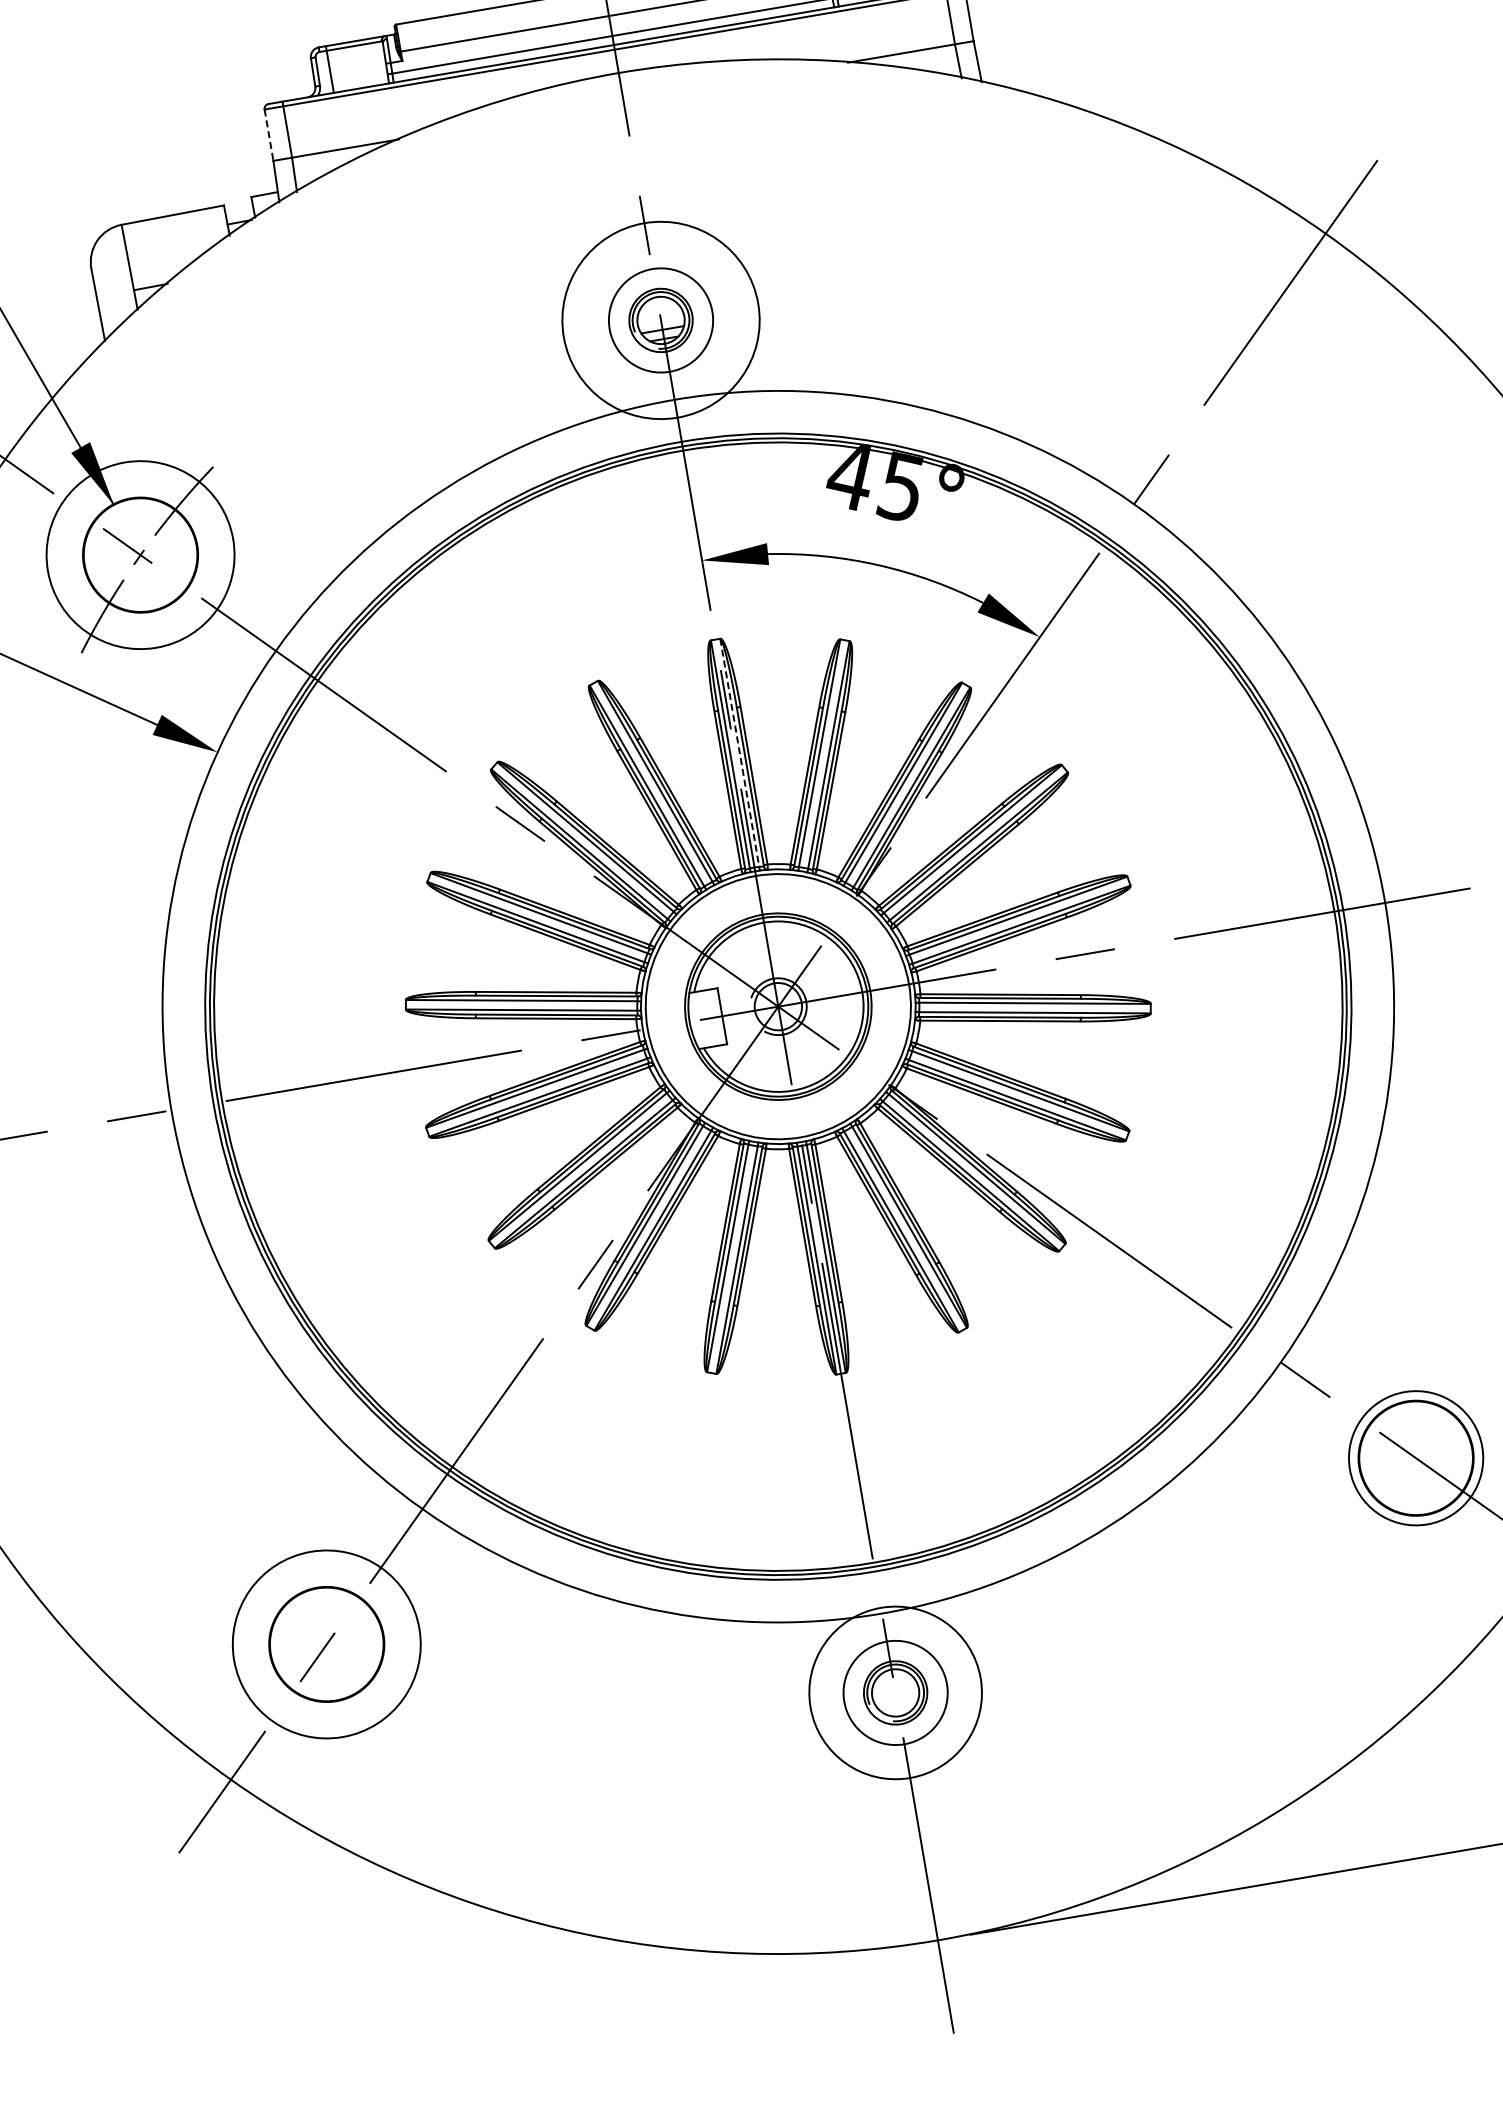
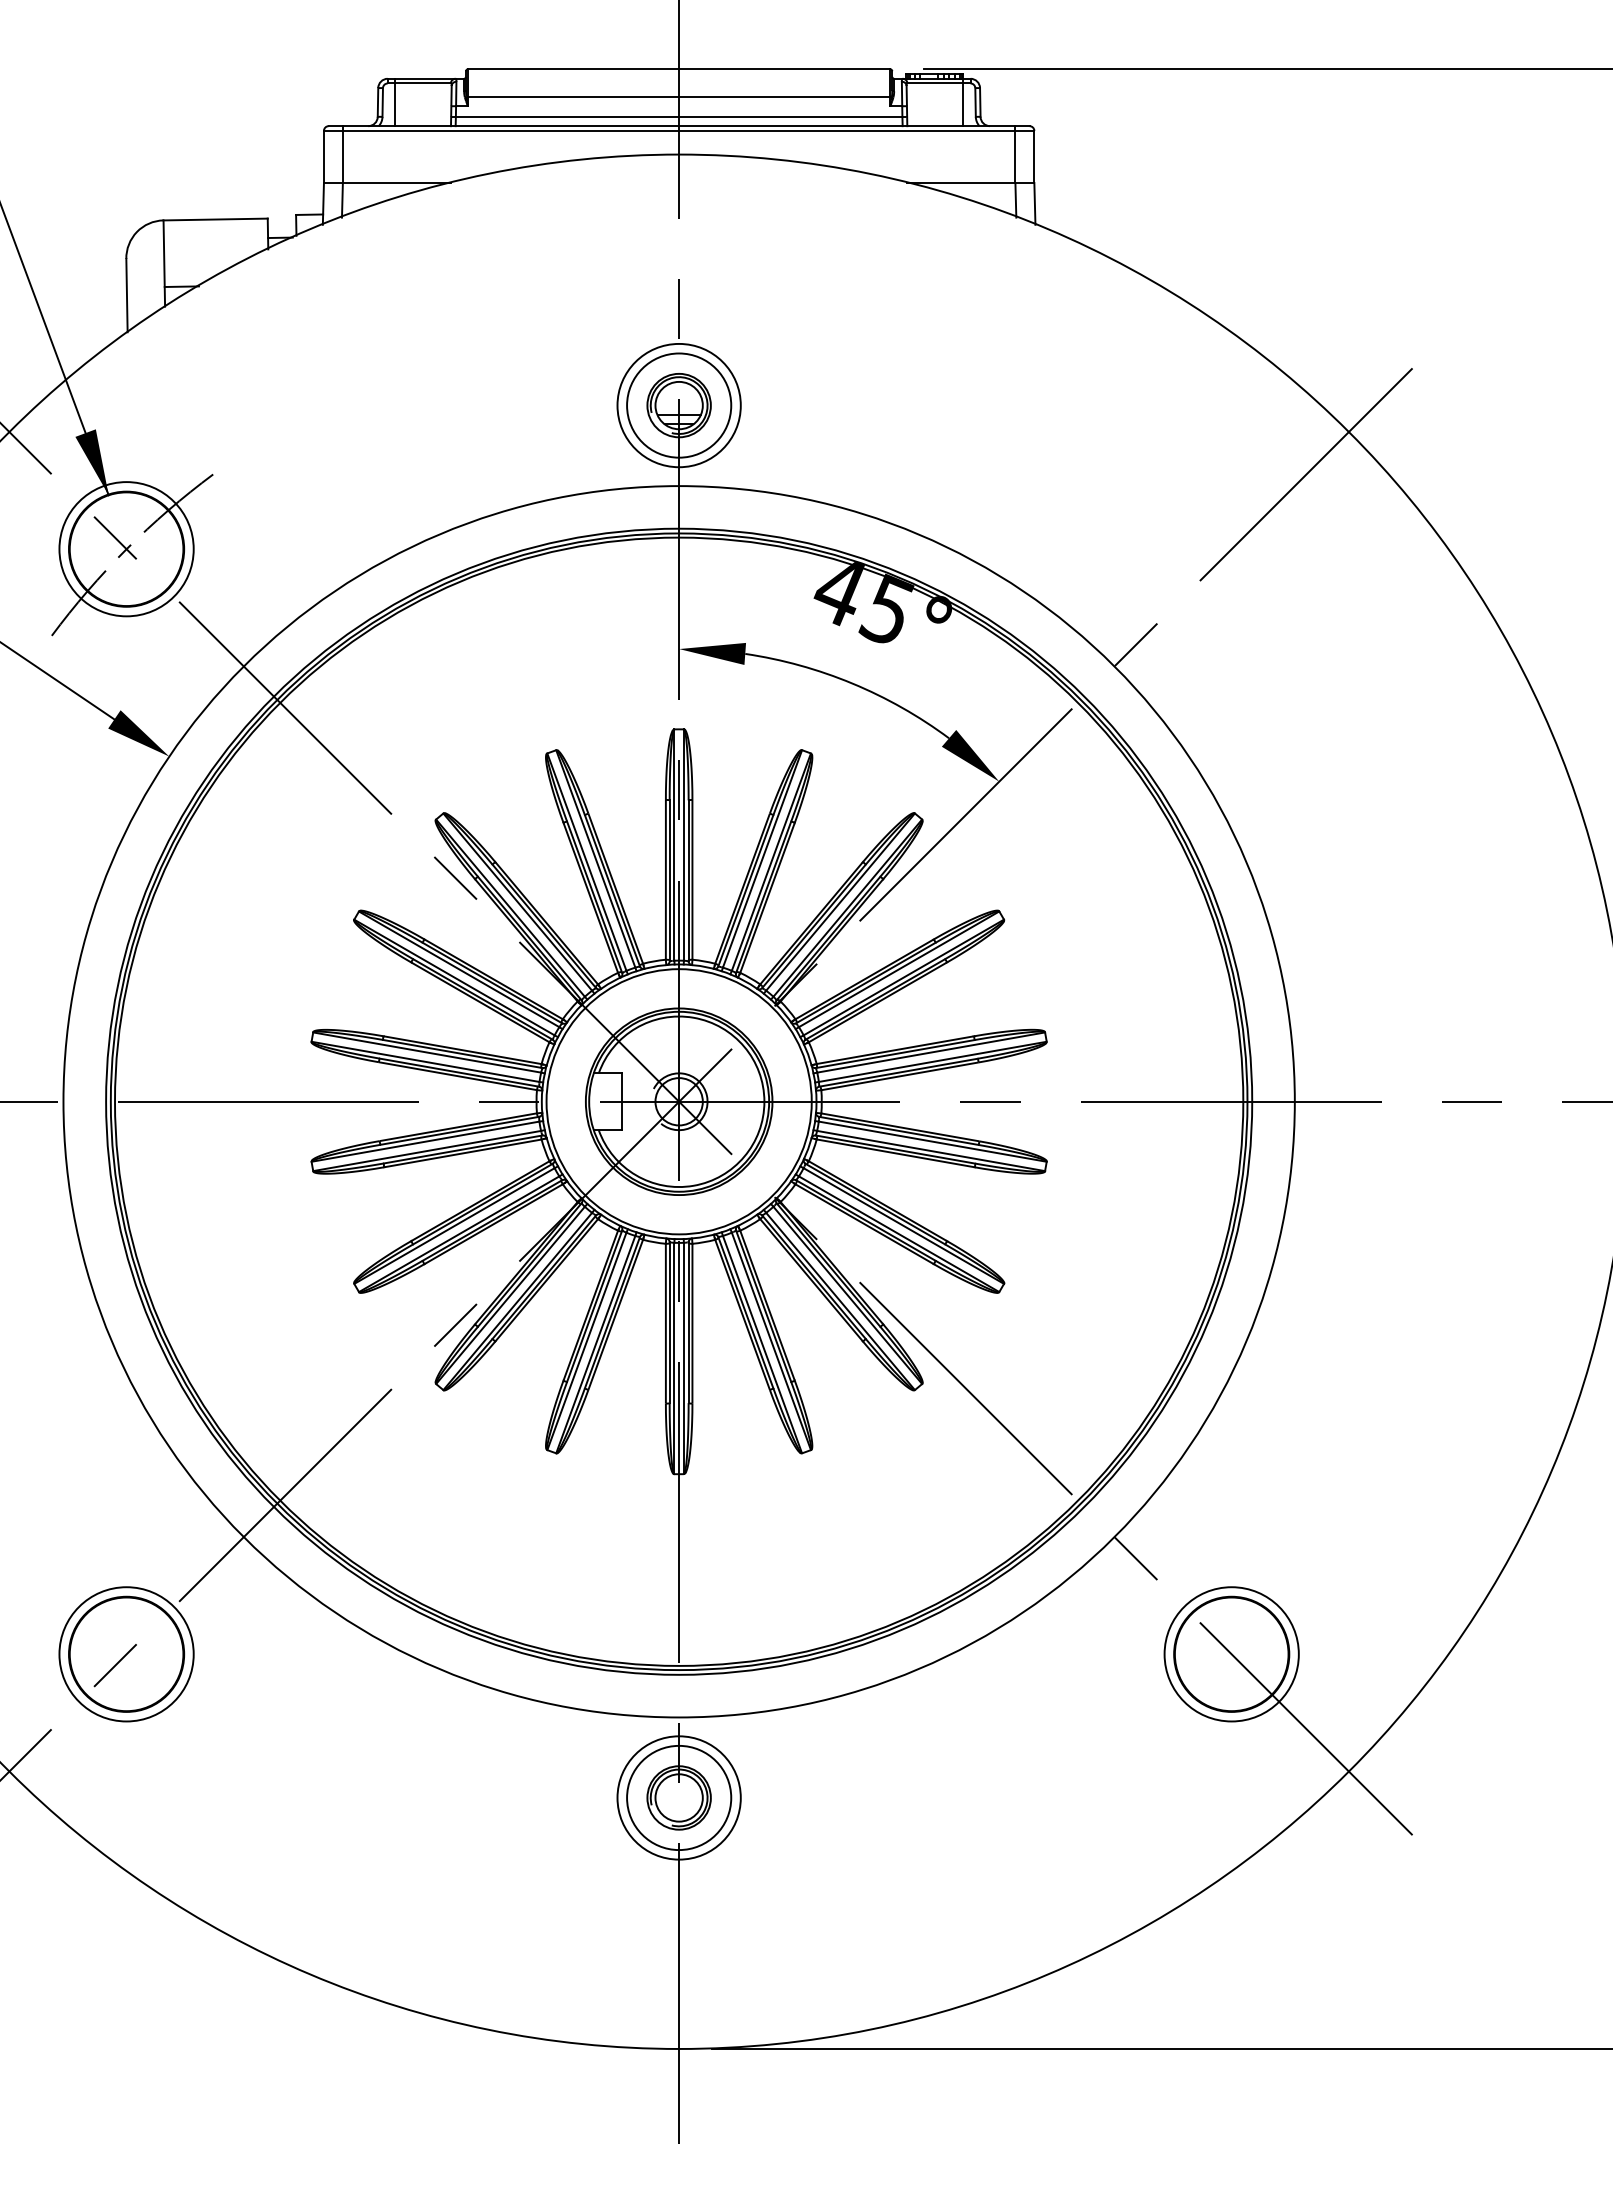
line: (268, 135) -> (323, 157), dashed -> solid
circle: (660, 320) -> (678, 405), size x0.62
circle: (140, 555) -> (126, 549), size x0.71
line: (739, 753) -> (683, 845), dashed -> solid
circle: (326, 1644) -> (126, 1654), size x0.71
circle: (894, 1692) -> (678, 1797), size x0.71

